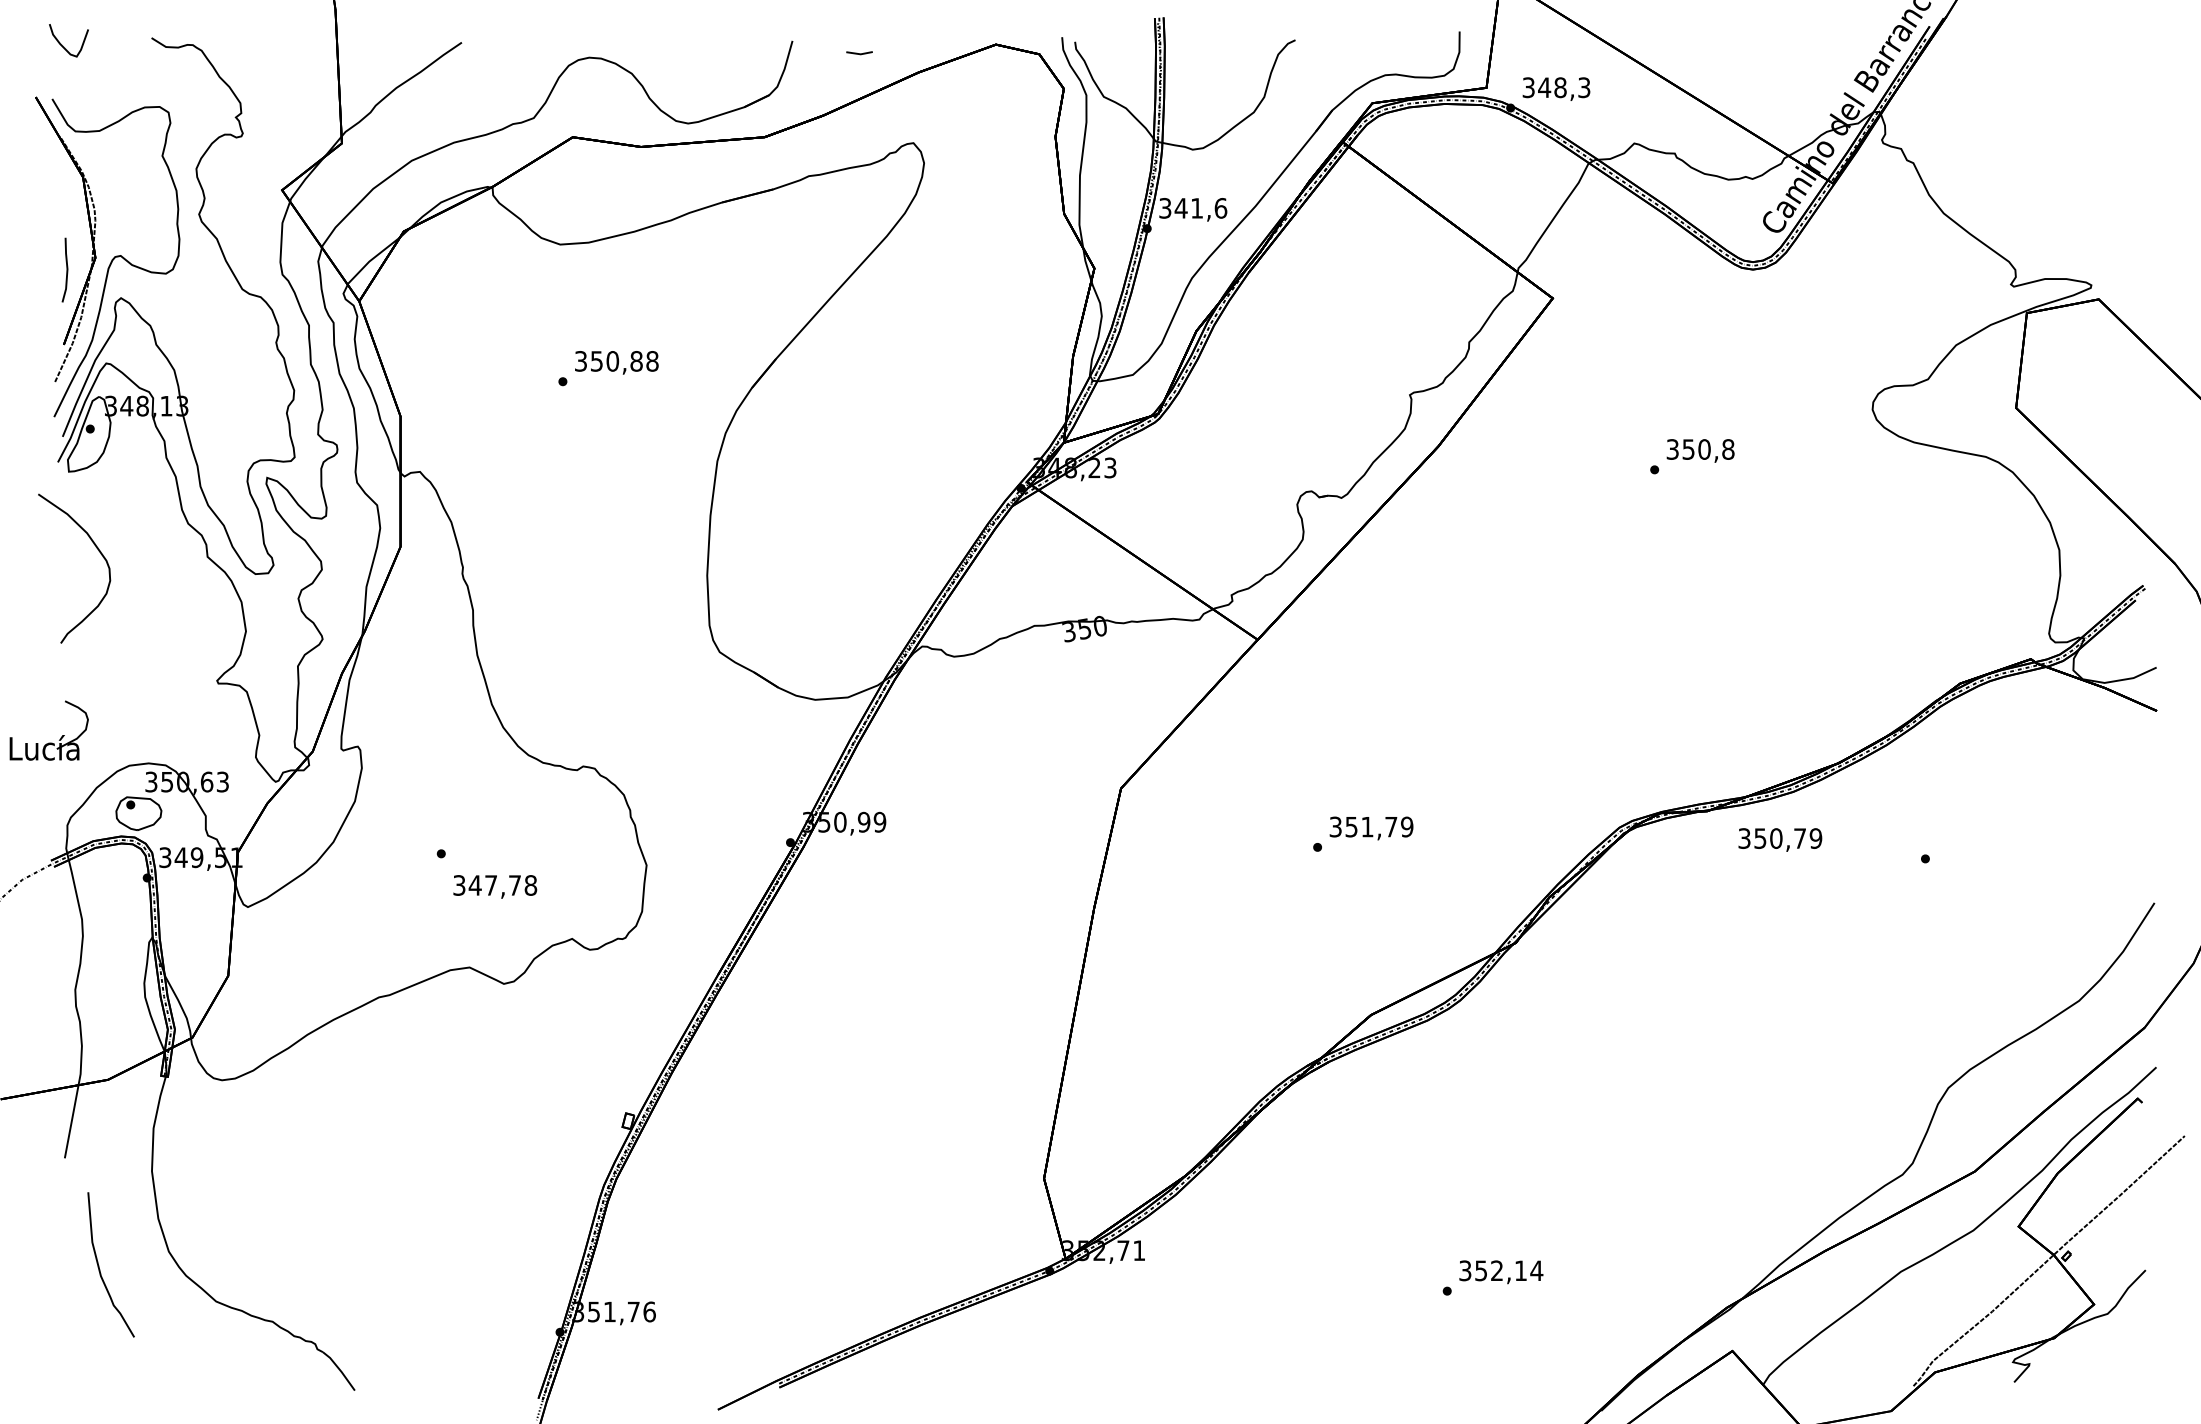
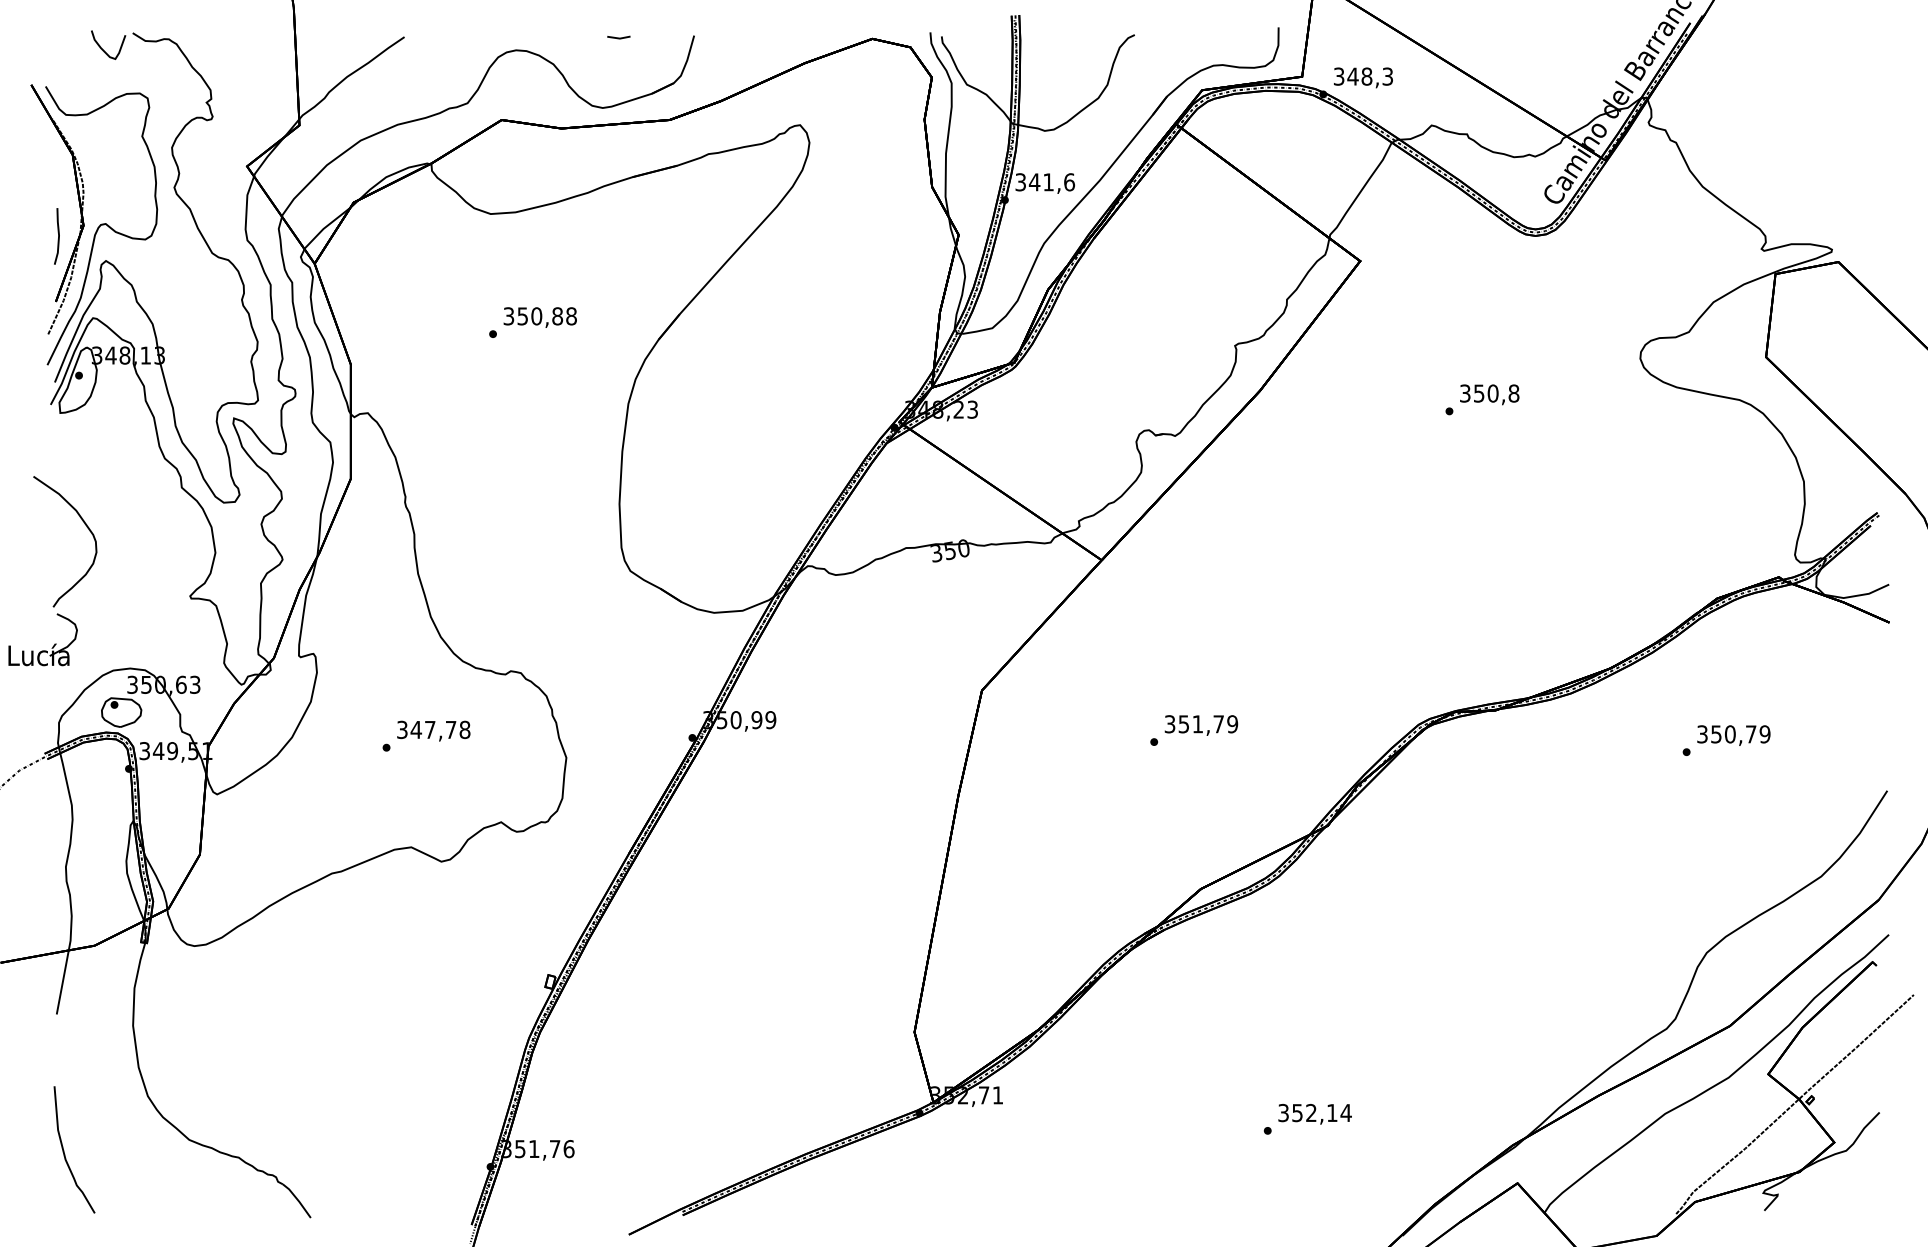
curve: (63, 45) -> (103, 49), moved
line: (859, 53) -> (618, 37), moved
curve: (98, 551) -> (86, 526), moved
text: (1780, 839) -> (1734, 735), moved
text: (495, 886) -> (434, 730), moved
curve: (99, 1265) -> (64, 1150), moved

